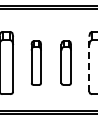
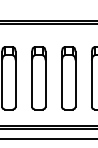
part: (35, 63) -> (38, 78), size x1.43
part: (65, 63) -> (68, 78), size x1.43
line: (88, 64) -> (91, 79), dashed -> solid

